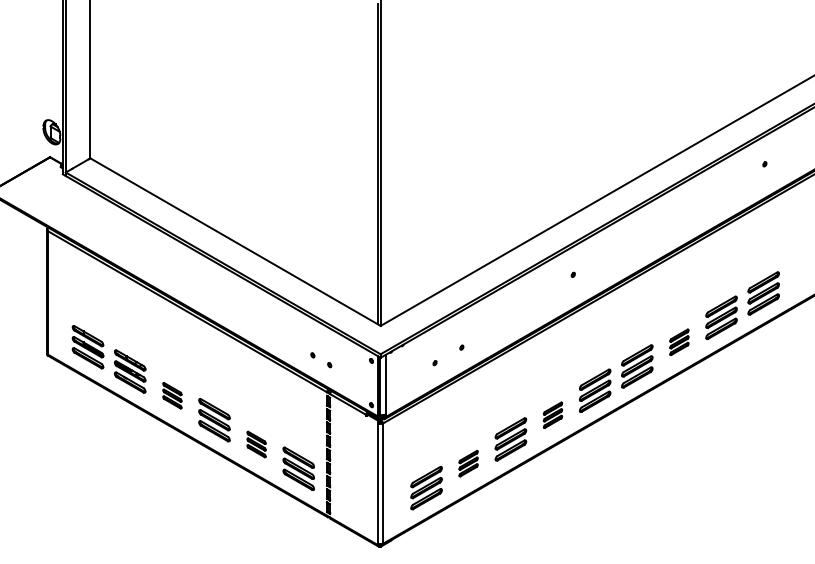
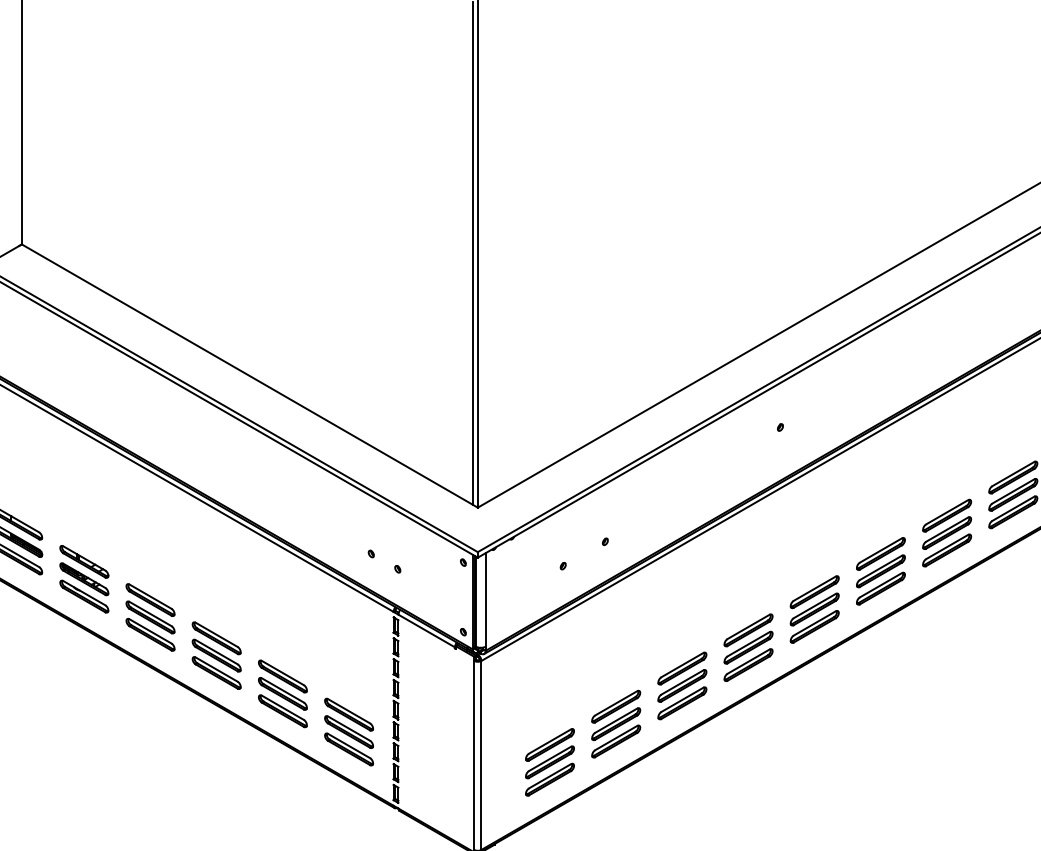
part: (679, 342) -> (947, 533), size x1.67
part: (172, 395) -> (150, 616), size x1.67
part: (552, 415) -> (747, 648), size x1.67
part: (256, 444) -> (282, 693), size x1.67
part: (468, 463) -> (615, 723), size x1.67

